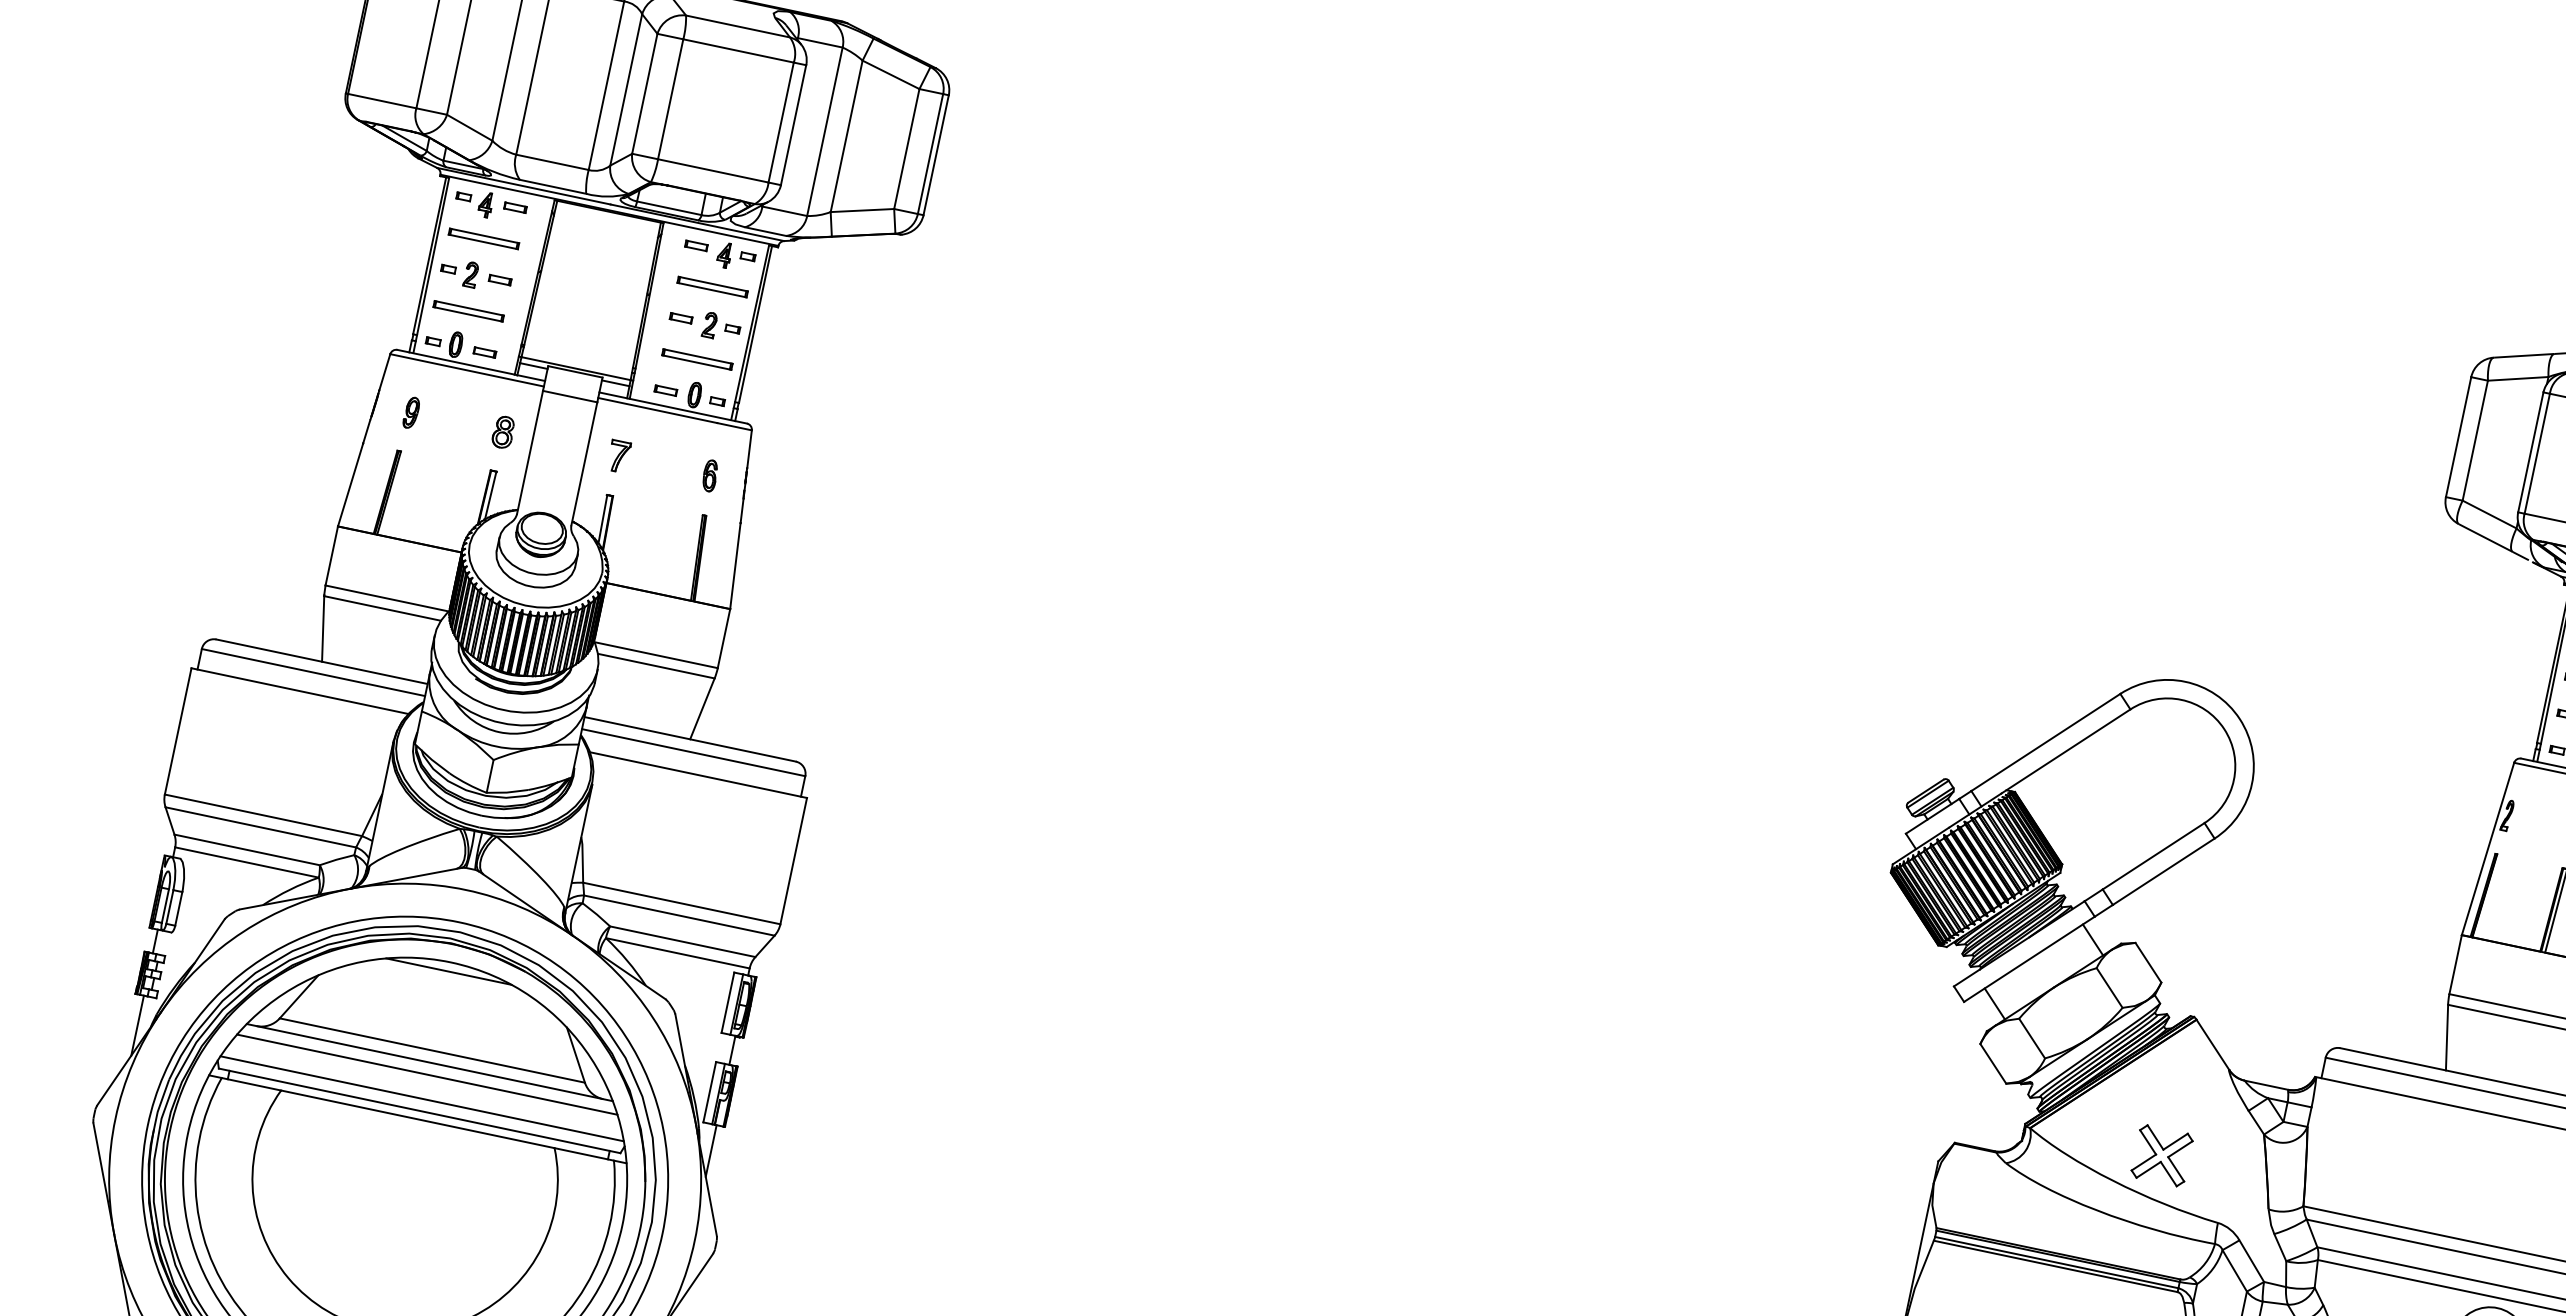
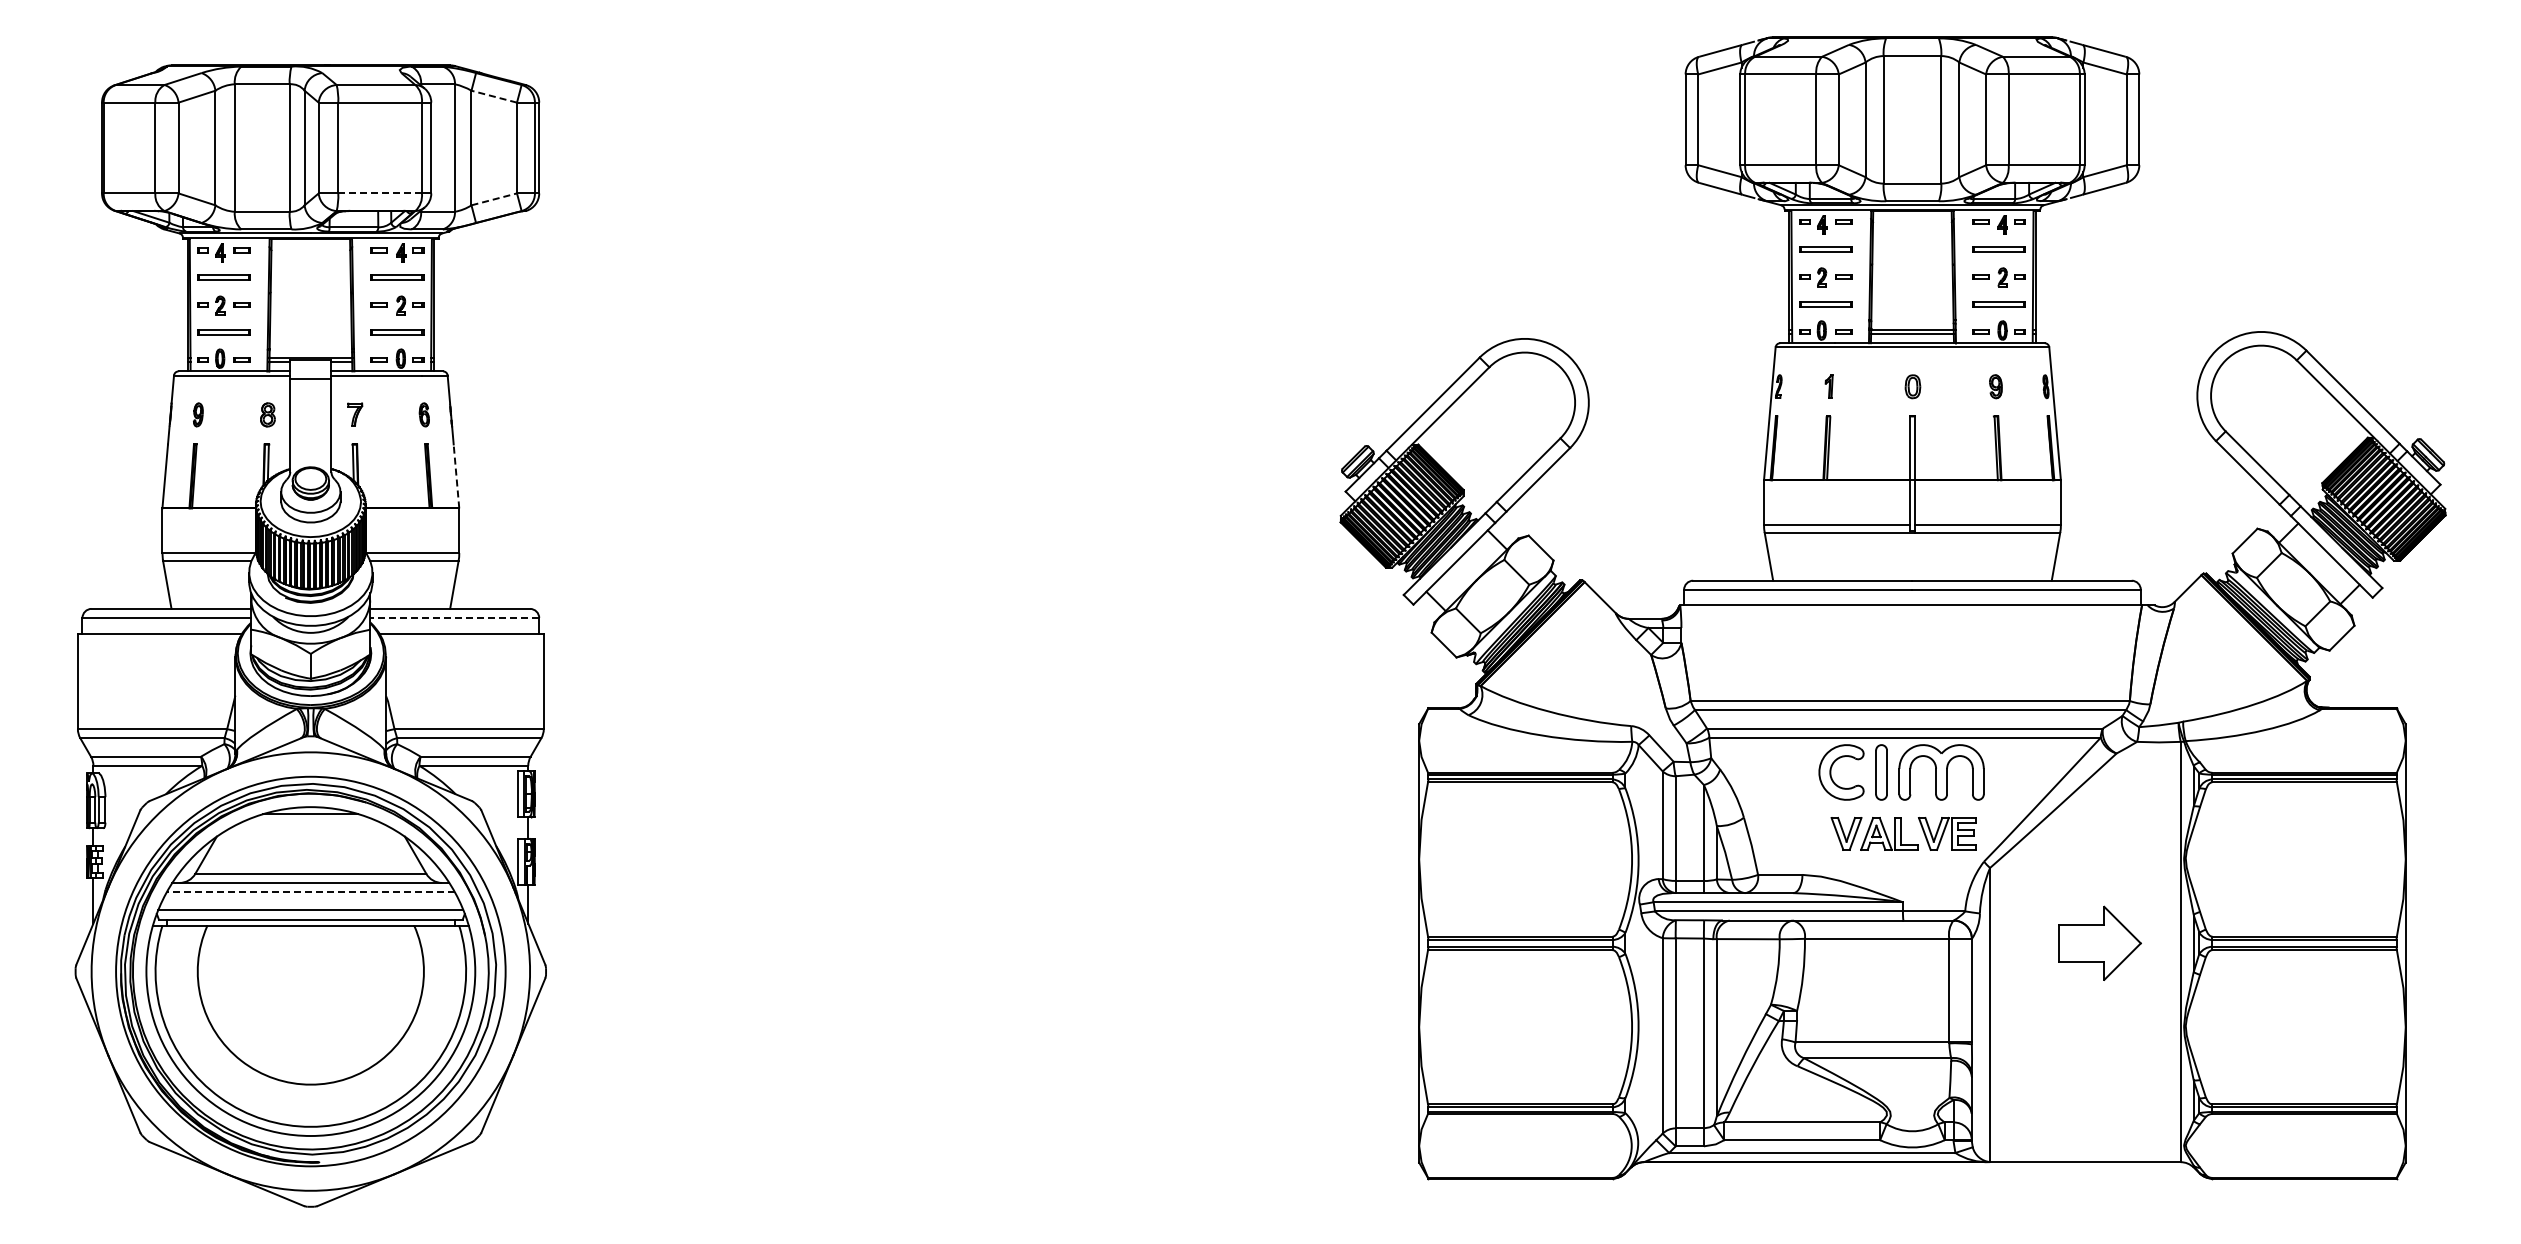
line: (891, 74) -> (494, 96), solid -> dashed
line: (713, 171) -> (380, 193), solid -> dashed
line: (862, 210) -> (494, 199), solid -> dashed
line: (735, 564) -> (456, 475), solid -> dashed
line: (693, 753) -> (454, 618), solid -> dashed
line: (426, 1075) -> (310, 892), solid -> dashed
part: (2162, 1155) -> (1580, 685), removed

